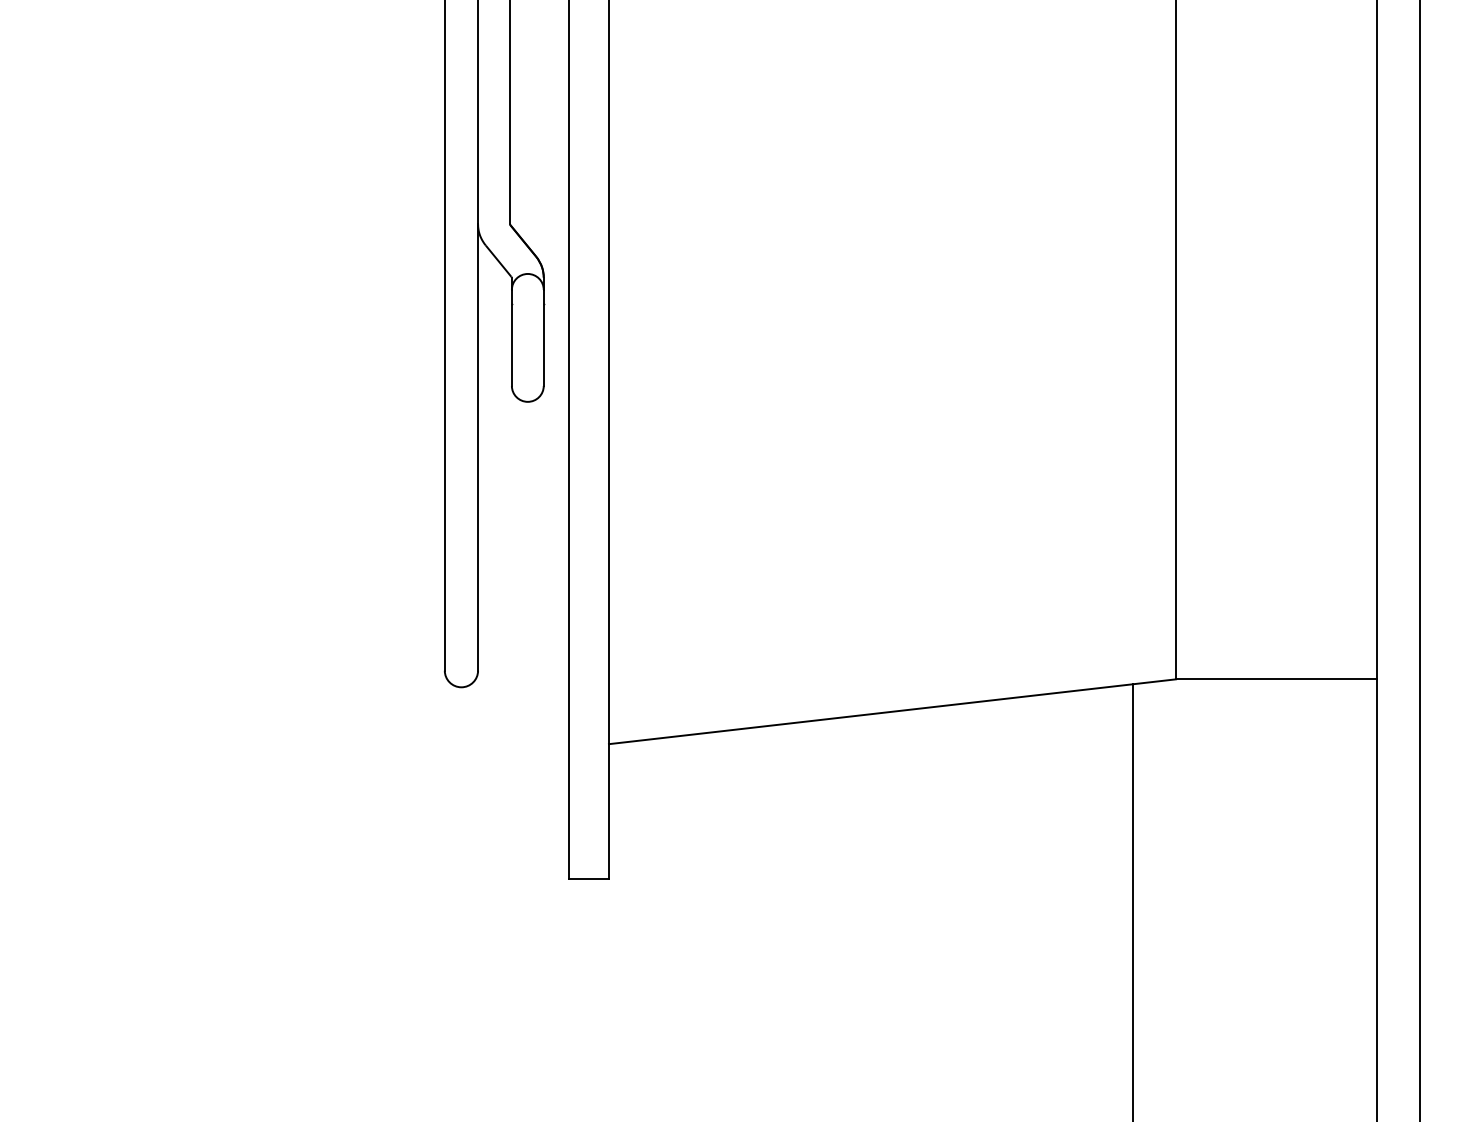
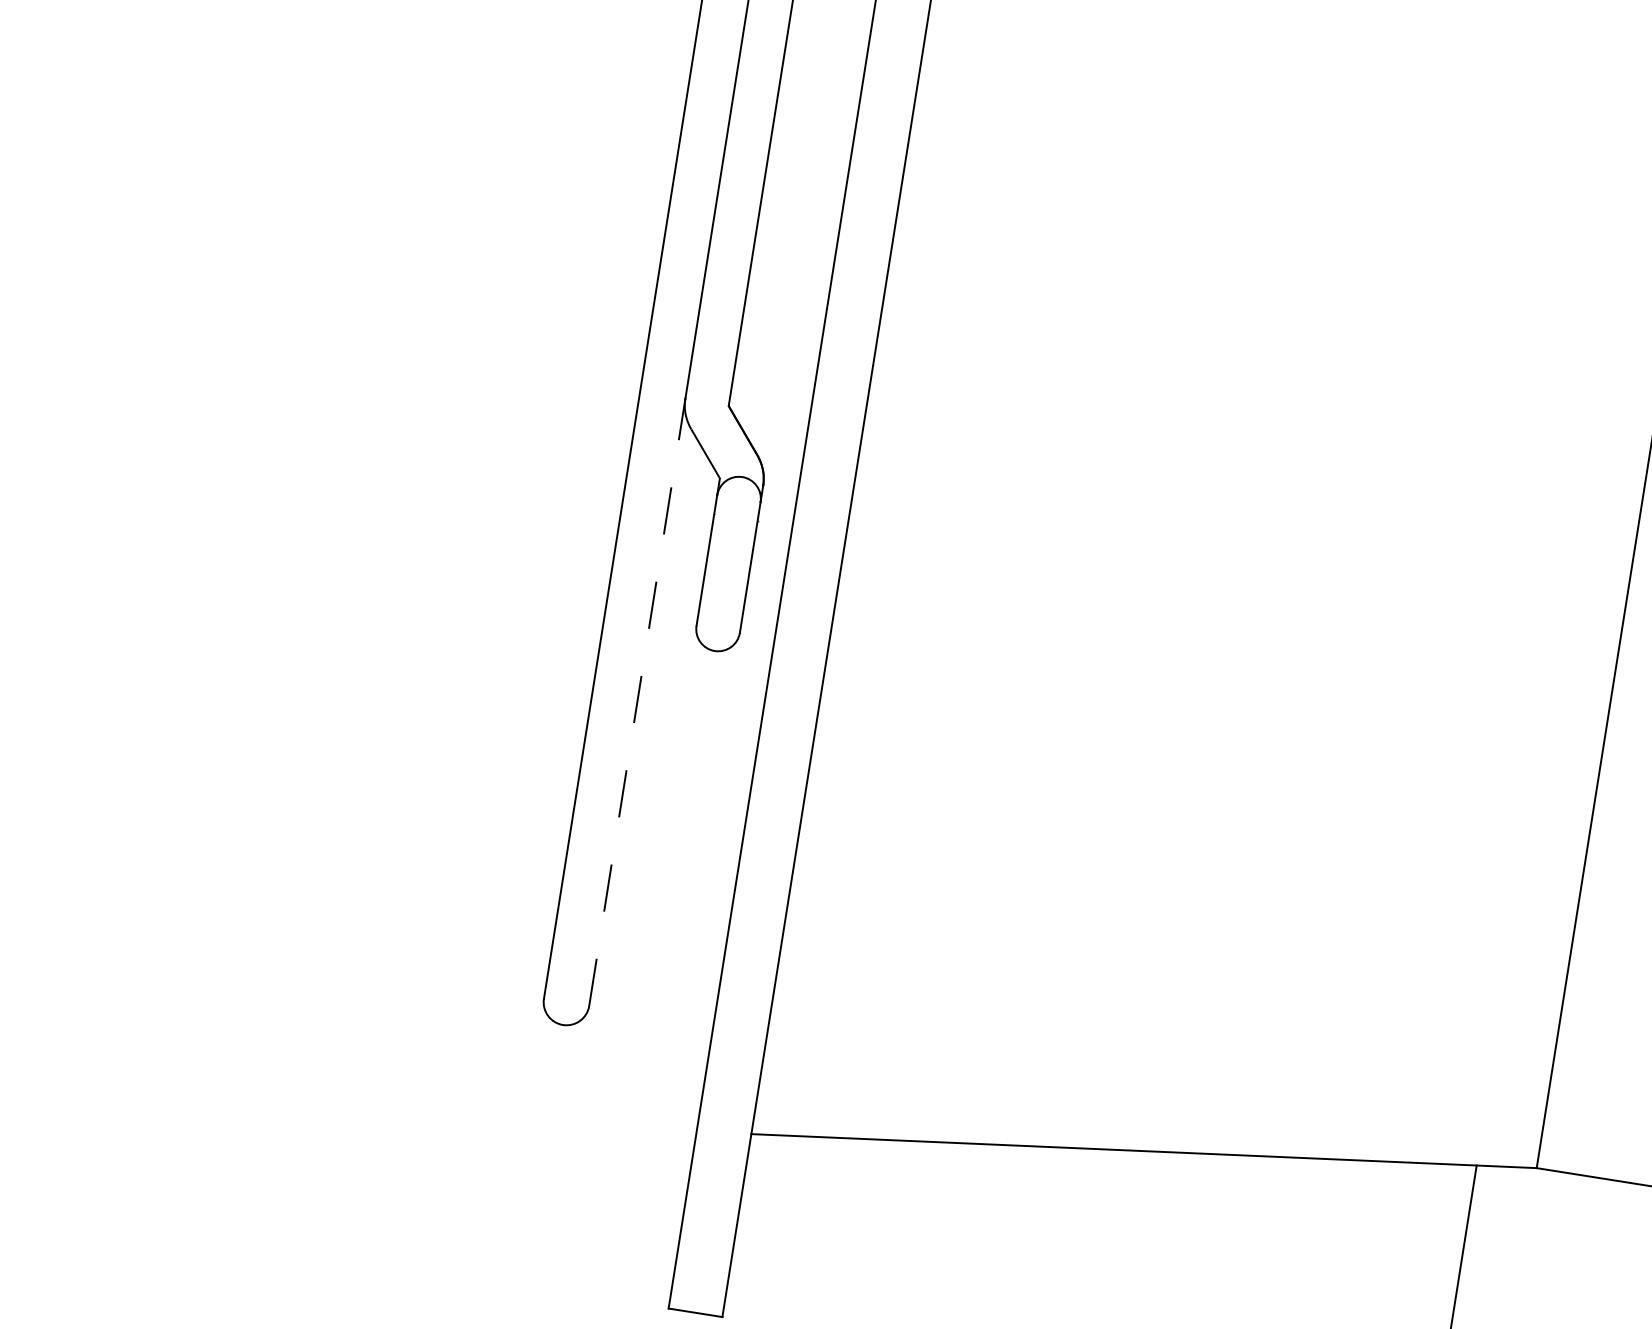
line: (478, 447) -> (637, 702), solid -> dashed

